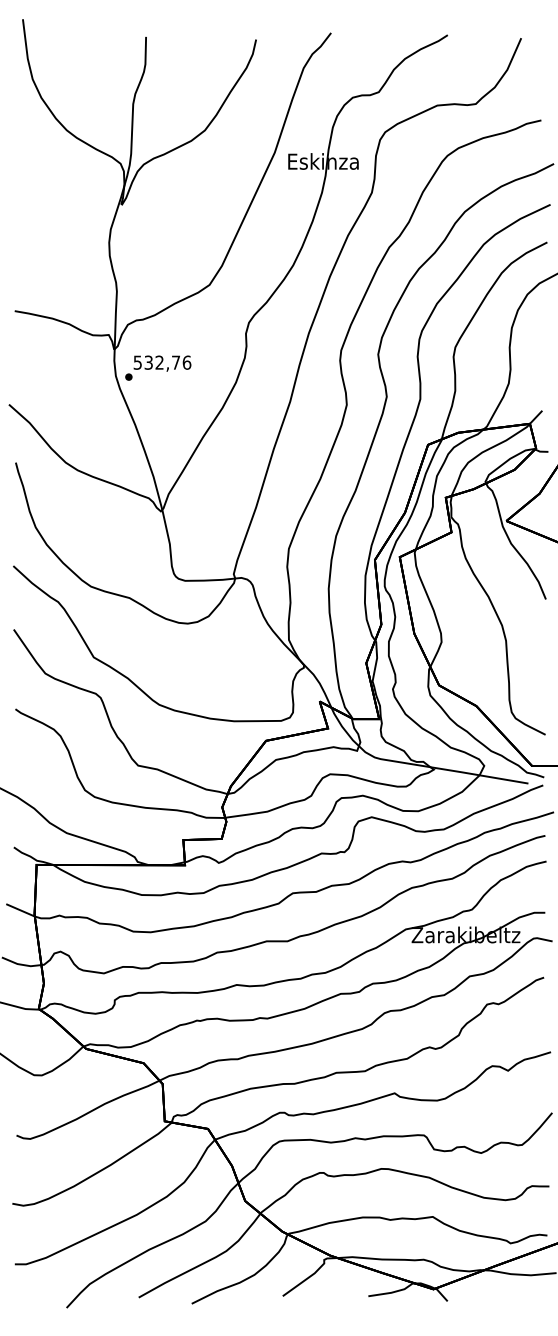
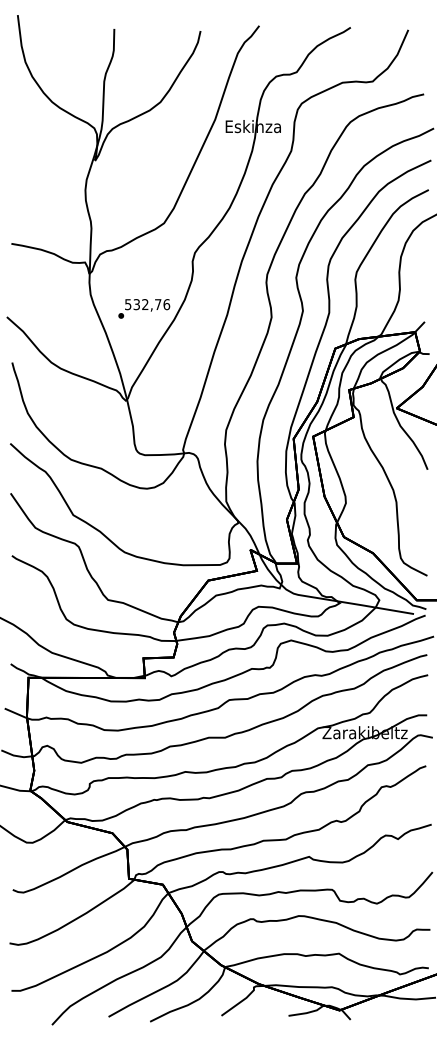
text: (158, 367) -> (144, 308), moved

